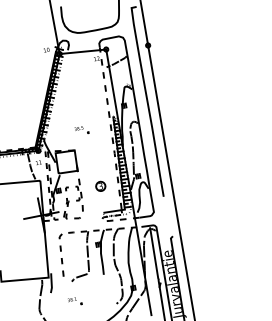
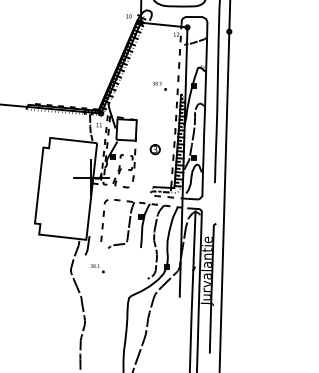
part: (81, 129) -> (159, 85), moved
part: (99, 186) -> (154, 149), moved
part: (75, 301) -> (97, 268), moved

